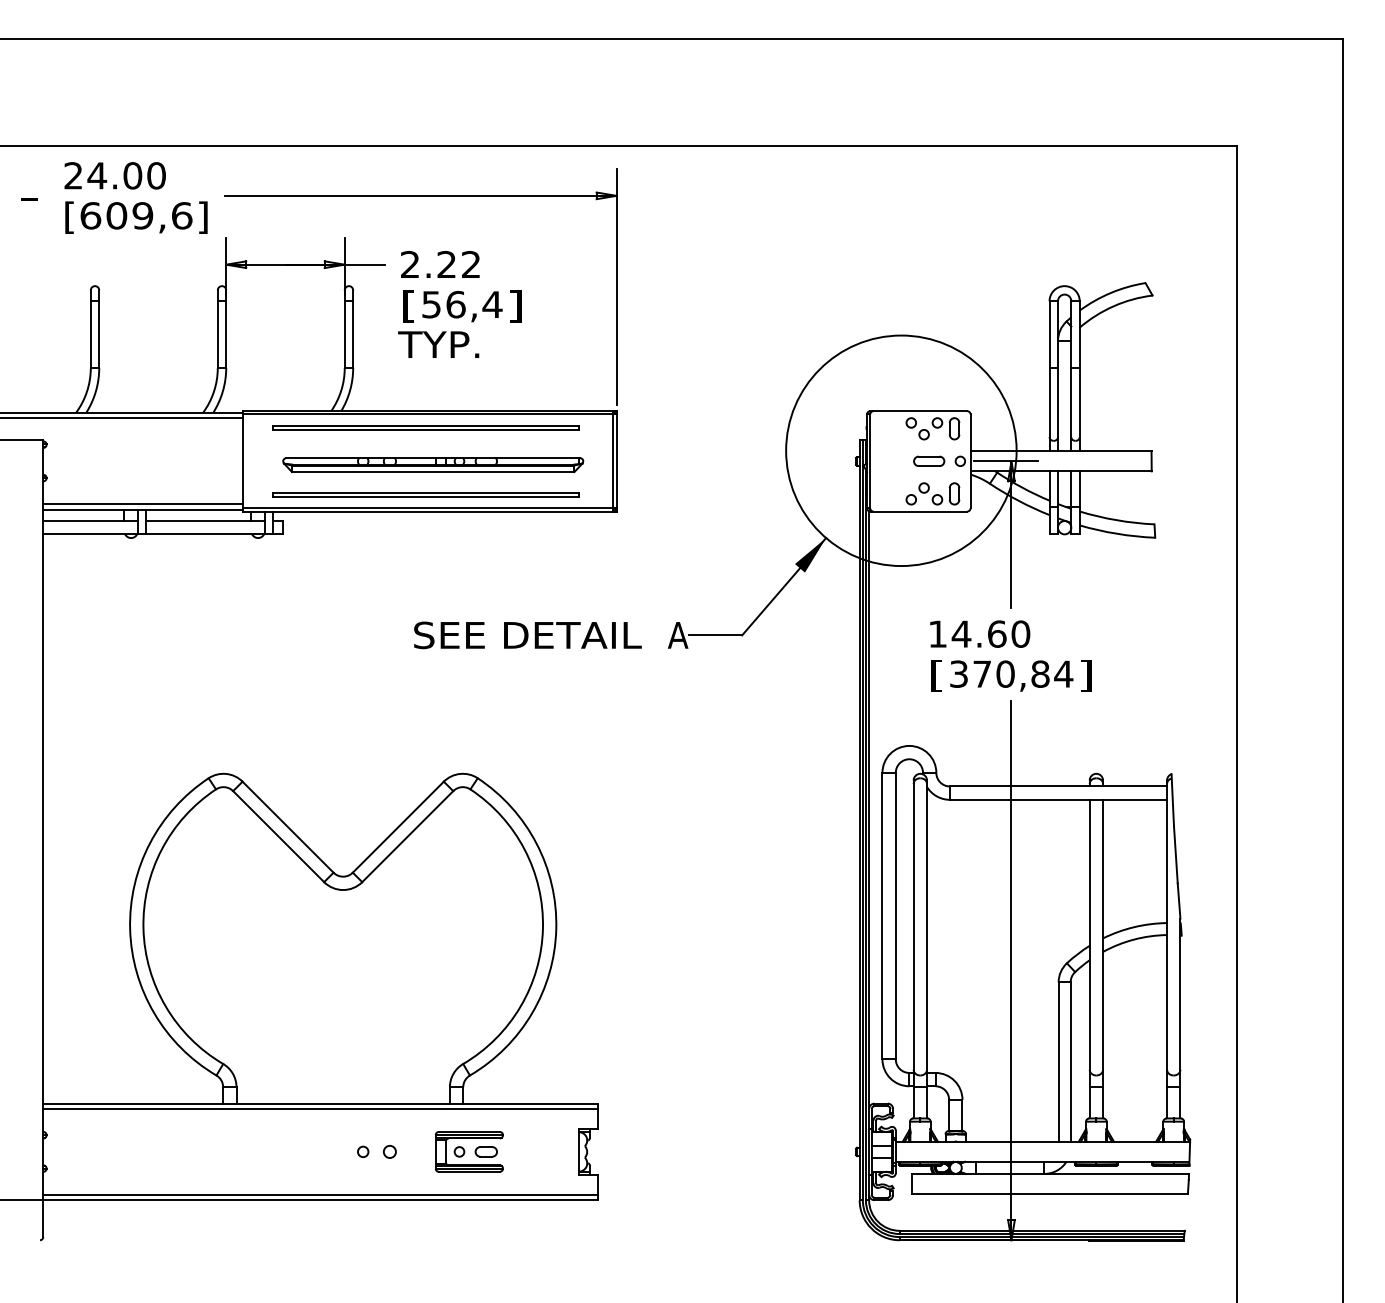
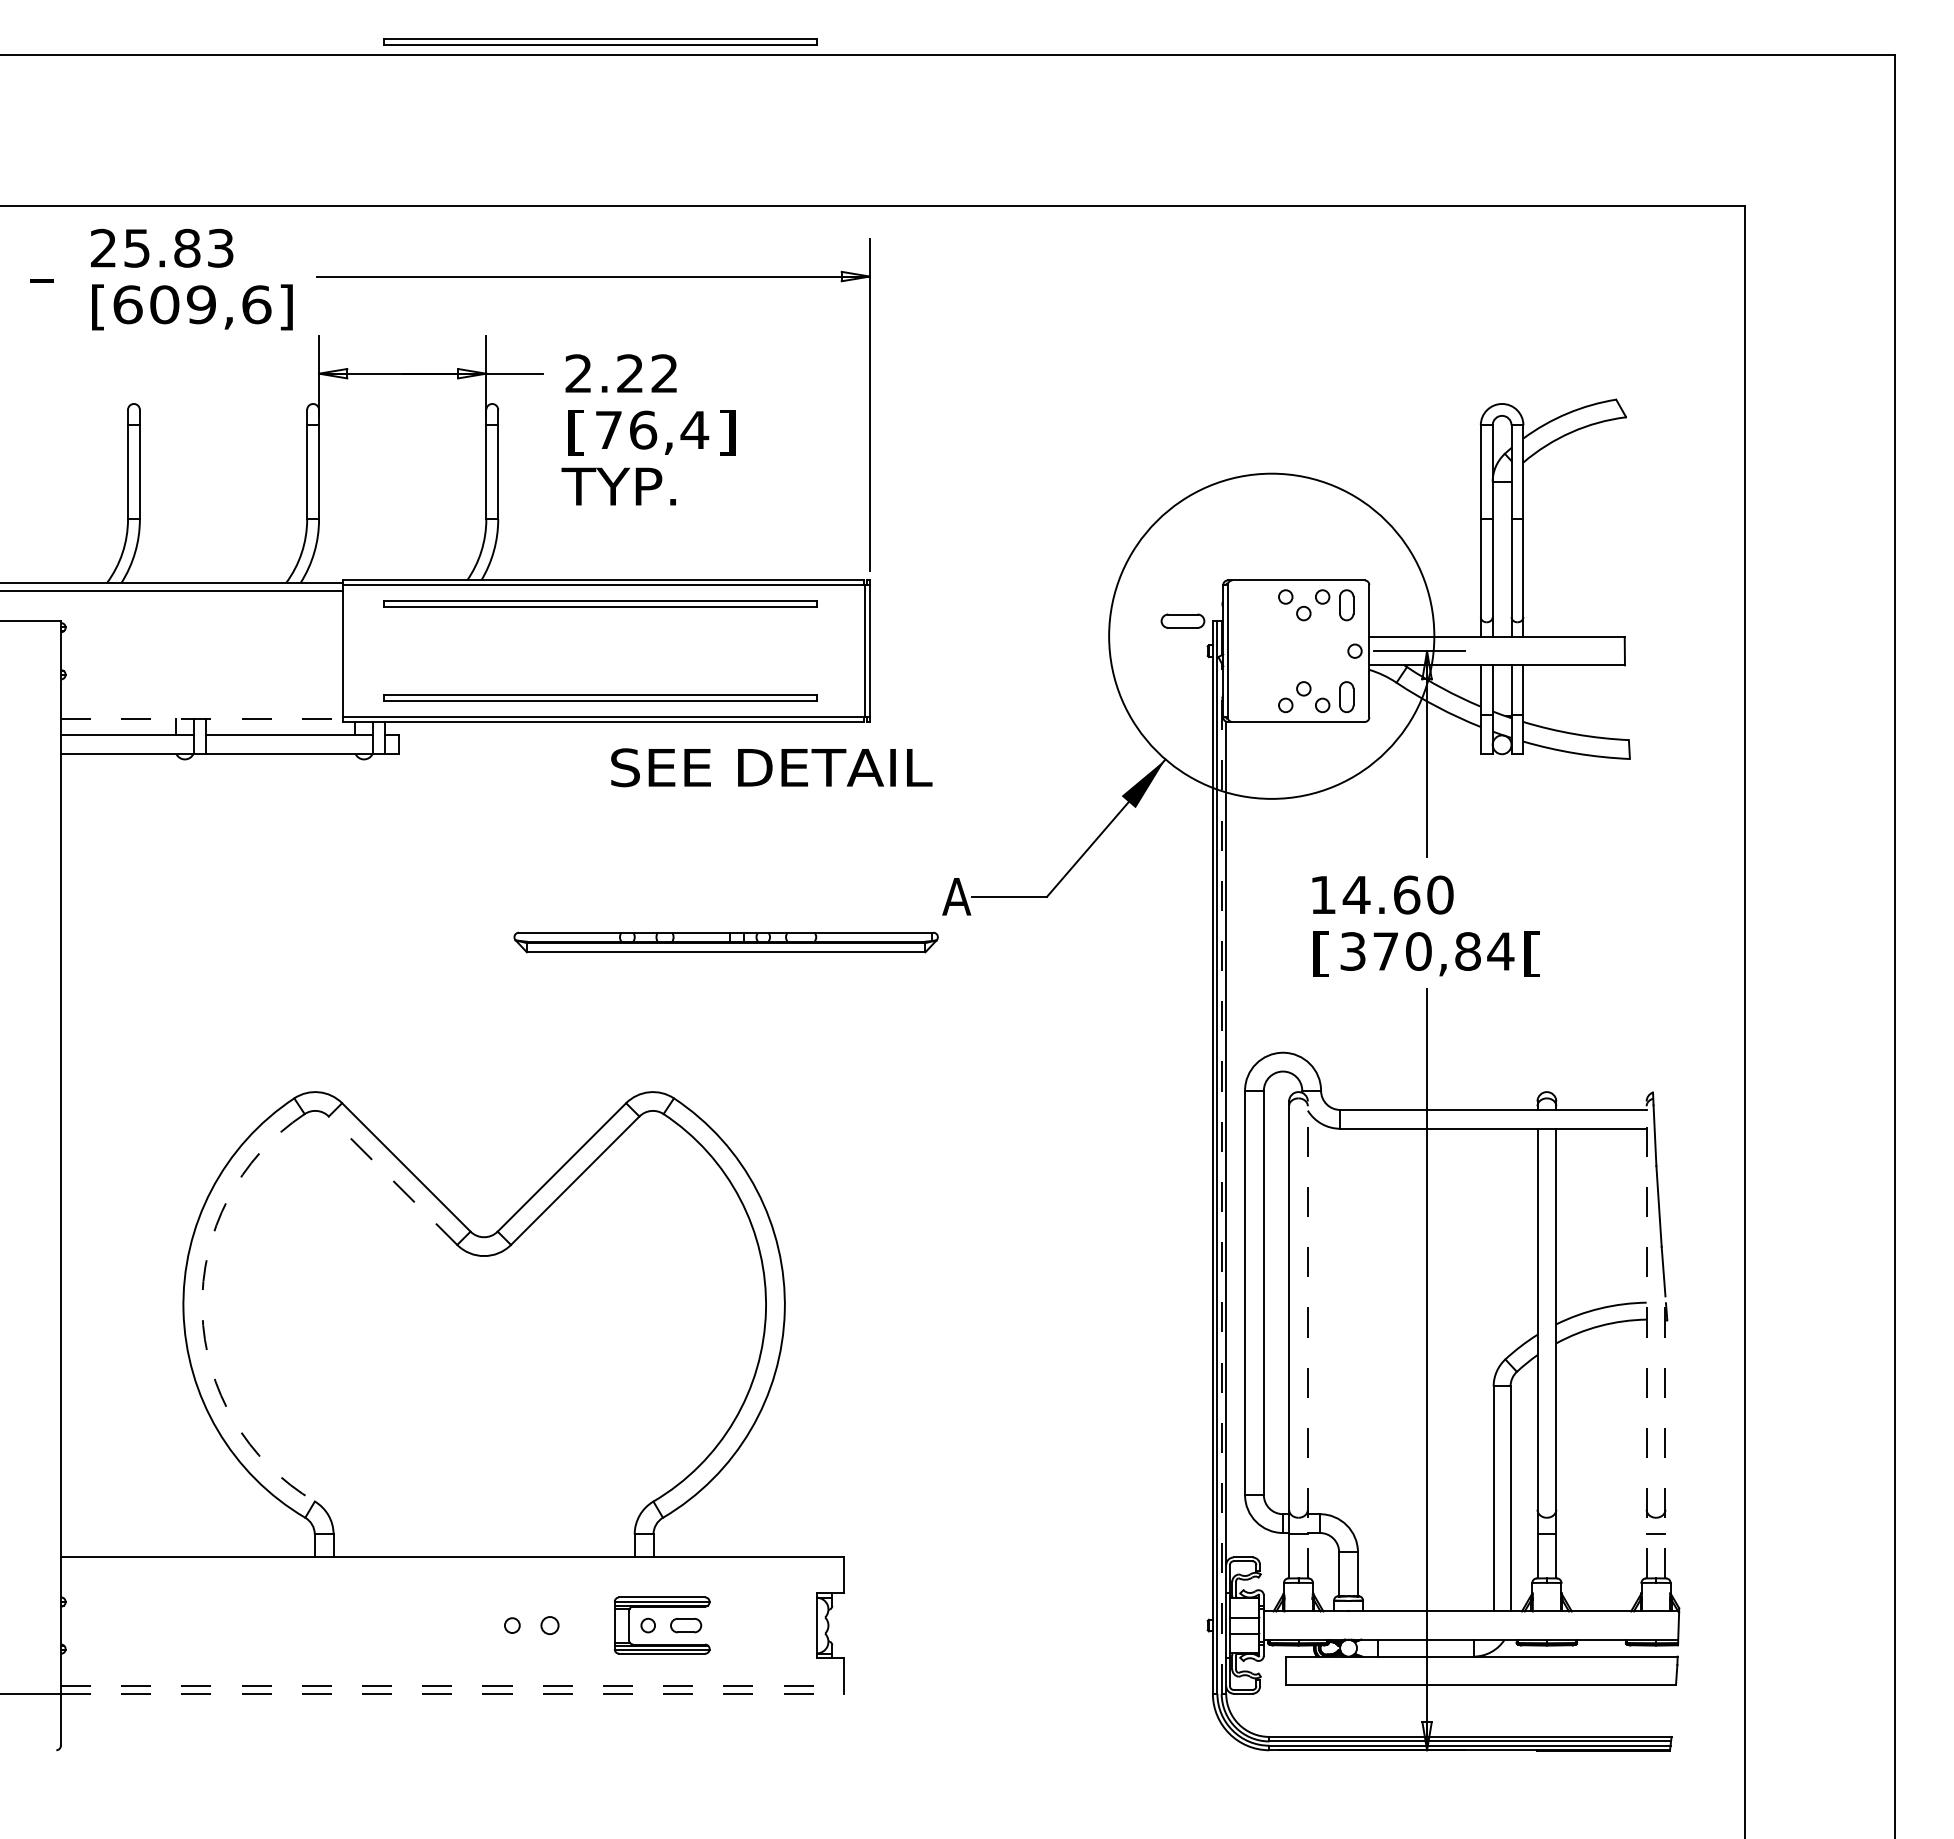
part: (425, 29) -> (600, 41), added
text: (126, 175) -> (178, 247), 24.00 -> 25.83
text: (431, 304) -> (608, 430), 56,4 -> 76,4
part: (928, 460) -> (1182, 620), moved
part: (432, 465) -> (725, 942), moved
line: (142, 504) -> (201, 711), removed
line: (143, 509) -> (202, 719), solid -> dashed
text: (527, 635) -> (771, 767), moved
text: (1086, 675) -> (1532, 953), ] -> [
line: (865, 835) -> (1221, 1178), solid -> dashed
line: (278, 836) -> (393, 1180), solid -> dashed
arc: (143, 928) -> (202, 1310), solid -> dashed
line: (926, 949) -> (1307, 1339), solid -> dashed
line: (1166, 949) -> (1646, 1339), solid -> dashed
line: (1180, 1017) -> (1665, 1436), solid -> dashed
line: (320, 1109) -> (451, 1565), removed
line: (320, 1195) -> (452, 1686), solid -> dashed
line: (320, 1200) -> (452, 1693), solid -> dashed

